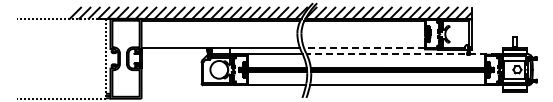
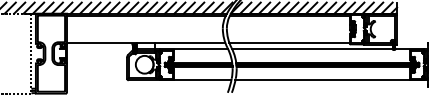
line: (364, 47) -> (289, 42), dashed -> solid
line: (402, 54) -> (327, 49), dashed -> solid

